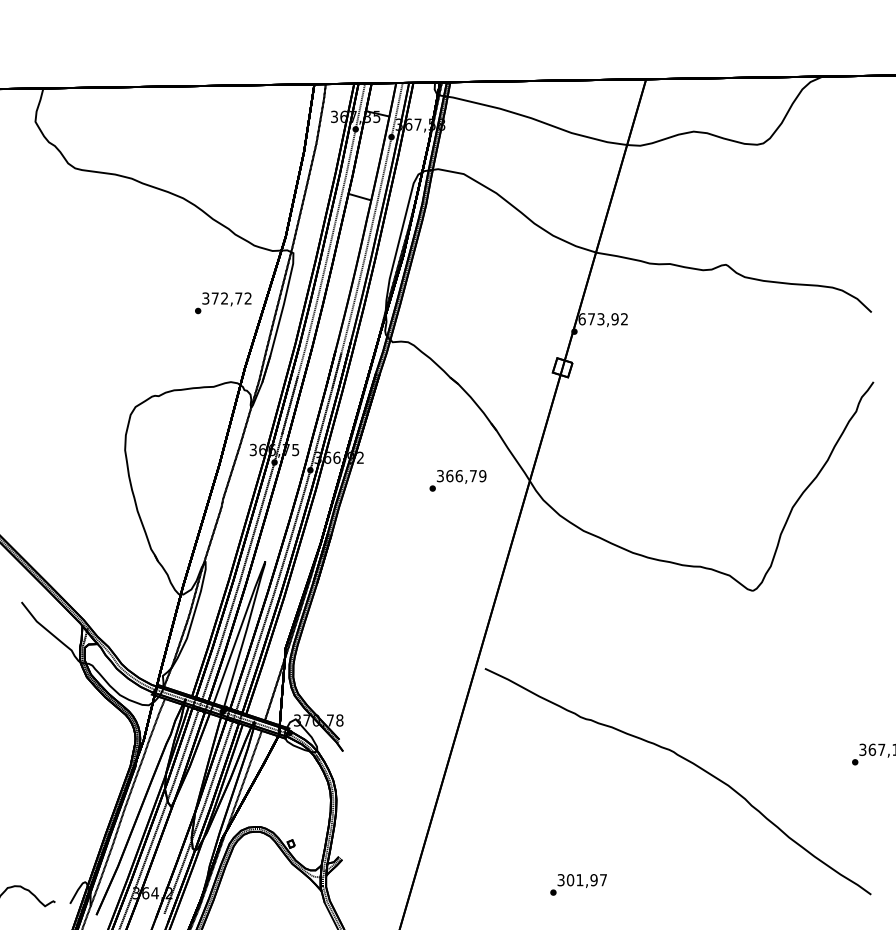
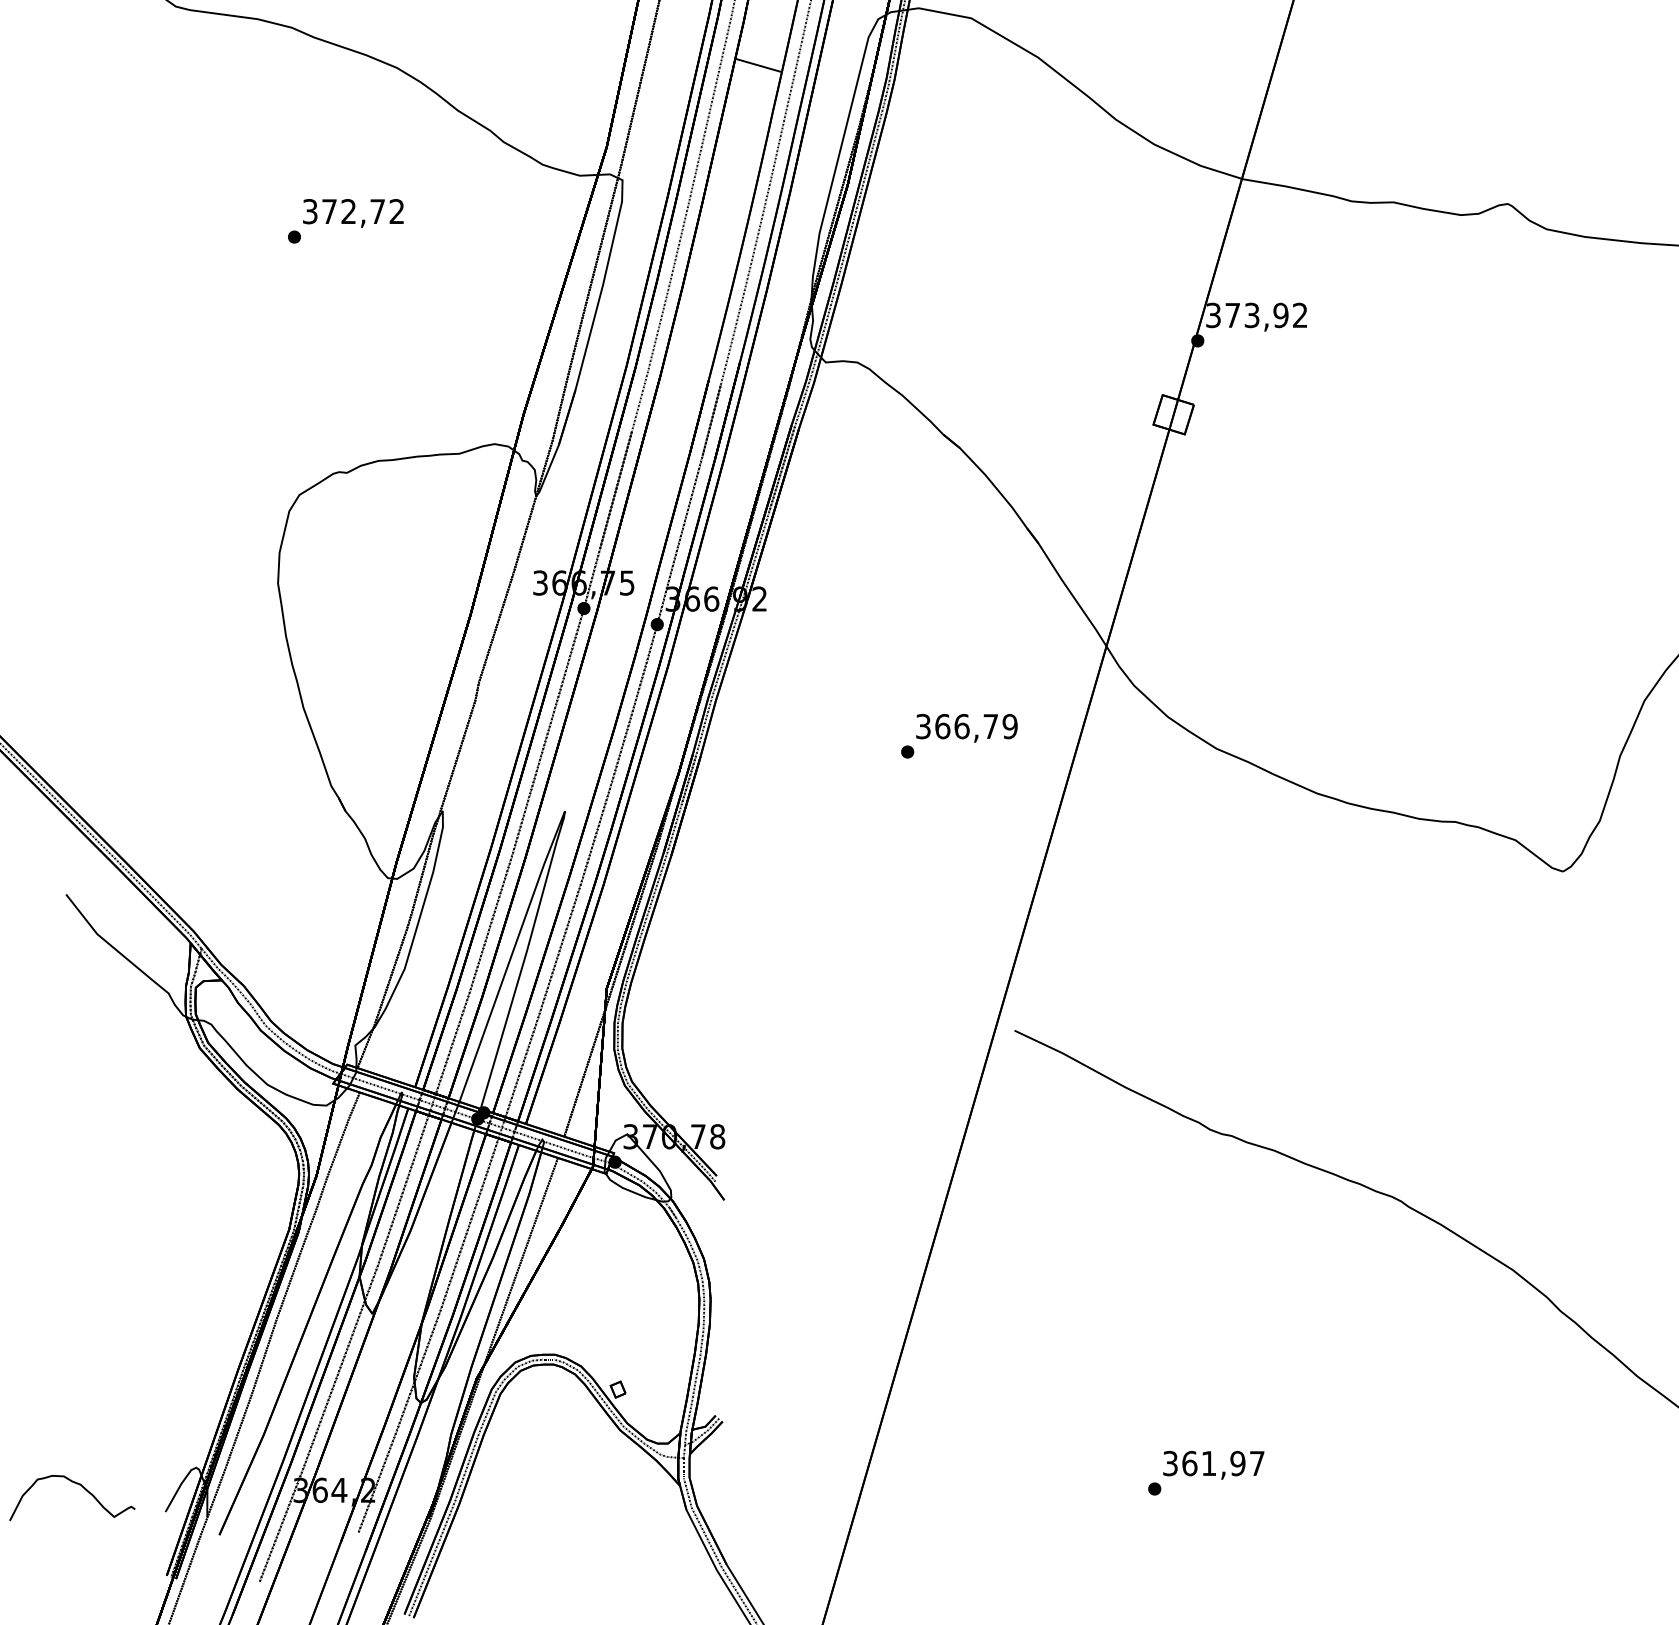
text: (223, 303) -> (346, 221), moved
text: (581, 319) -> (1212, 315), 673,92 -> 373,92
text: (457, 480) -> (958, 735), moved
text: (570, 879) -> (1189, 1462), 301,97 -> 361,97

